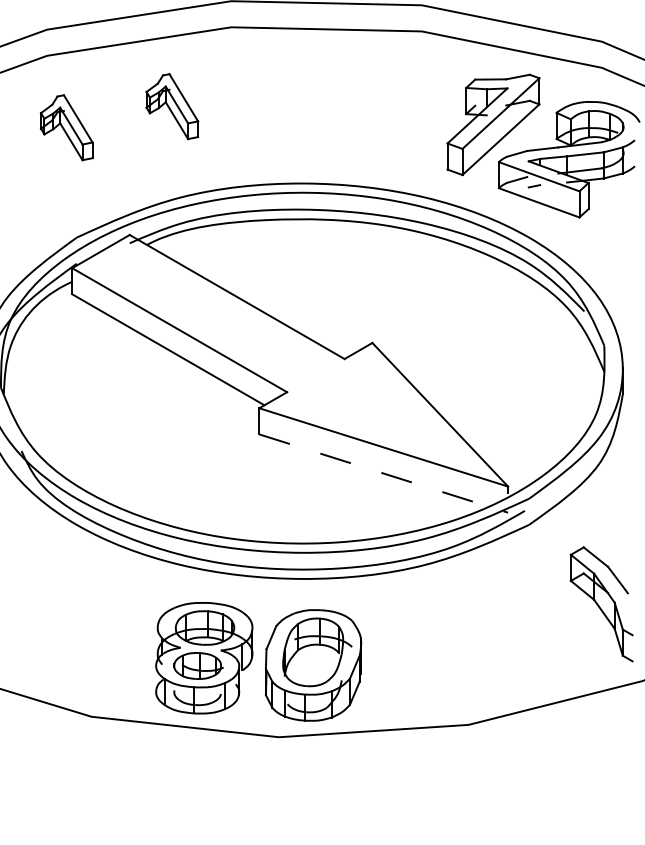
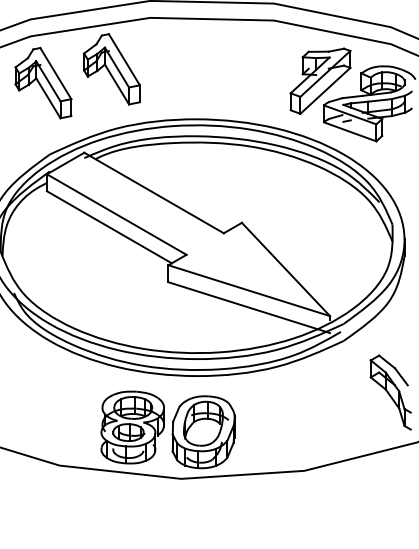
part: (171, 106) -> (111, 69), size x1.67
part: (66, 126) -> (43, 82), size x1.67
line: (384, 473) -> (249, 307), dashed -> solid

